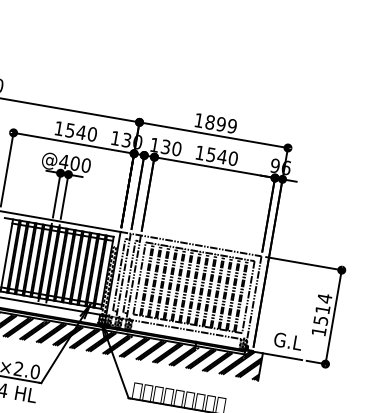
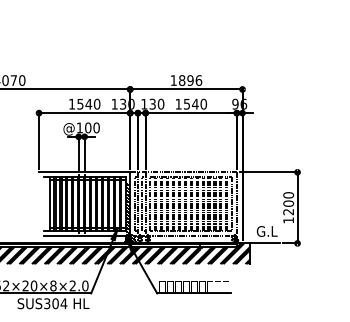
text: (231, 126) -> (198, 80), 1899 -> 1896
text: (63, 161) -> (79, 127), @400 -> @100
text: (322, 309) -> (288, 203), 1514 -> 1200

